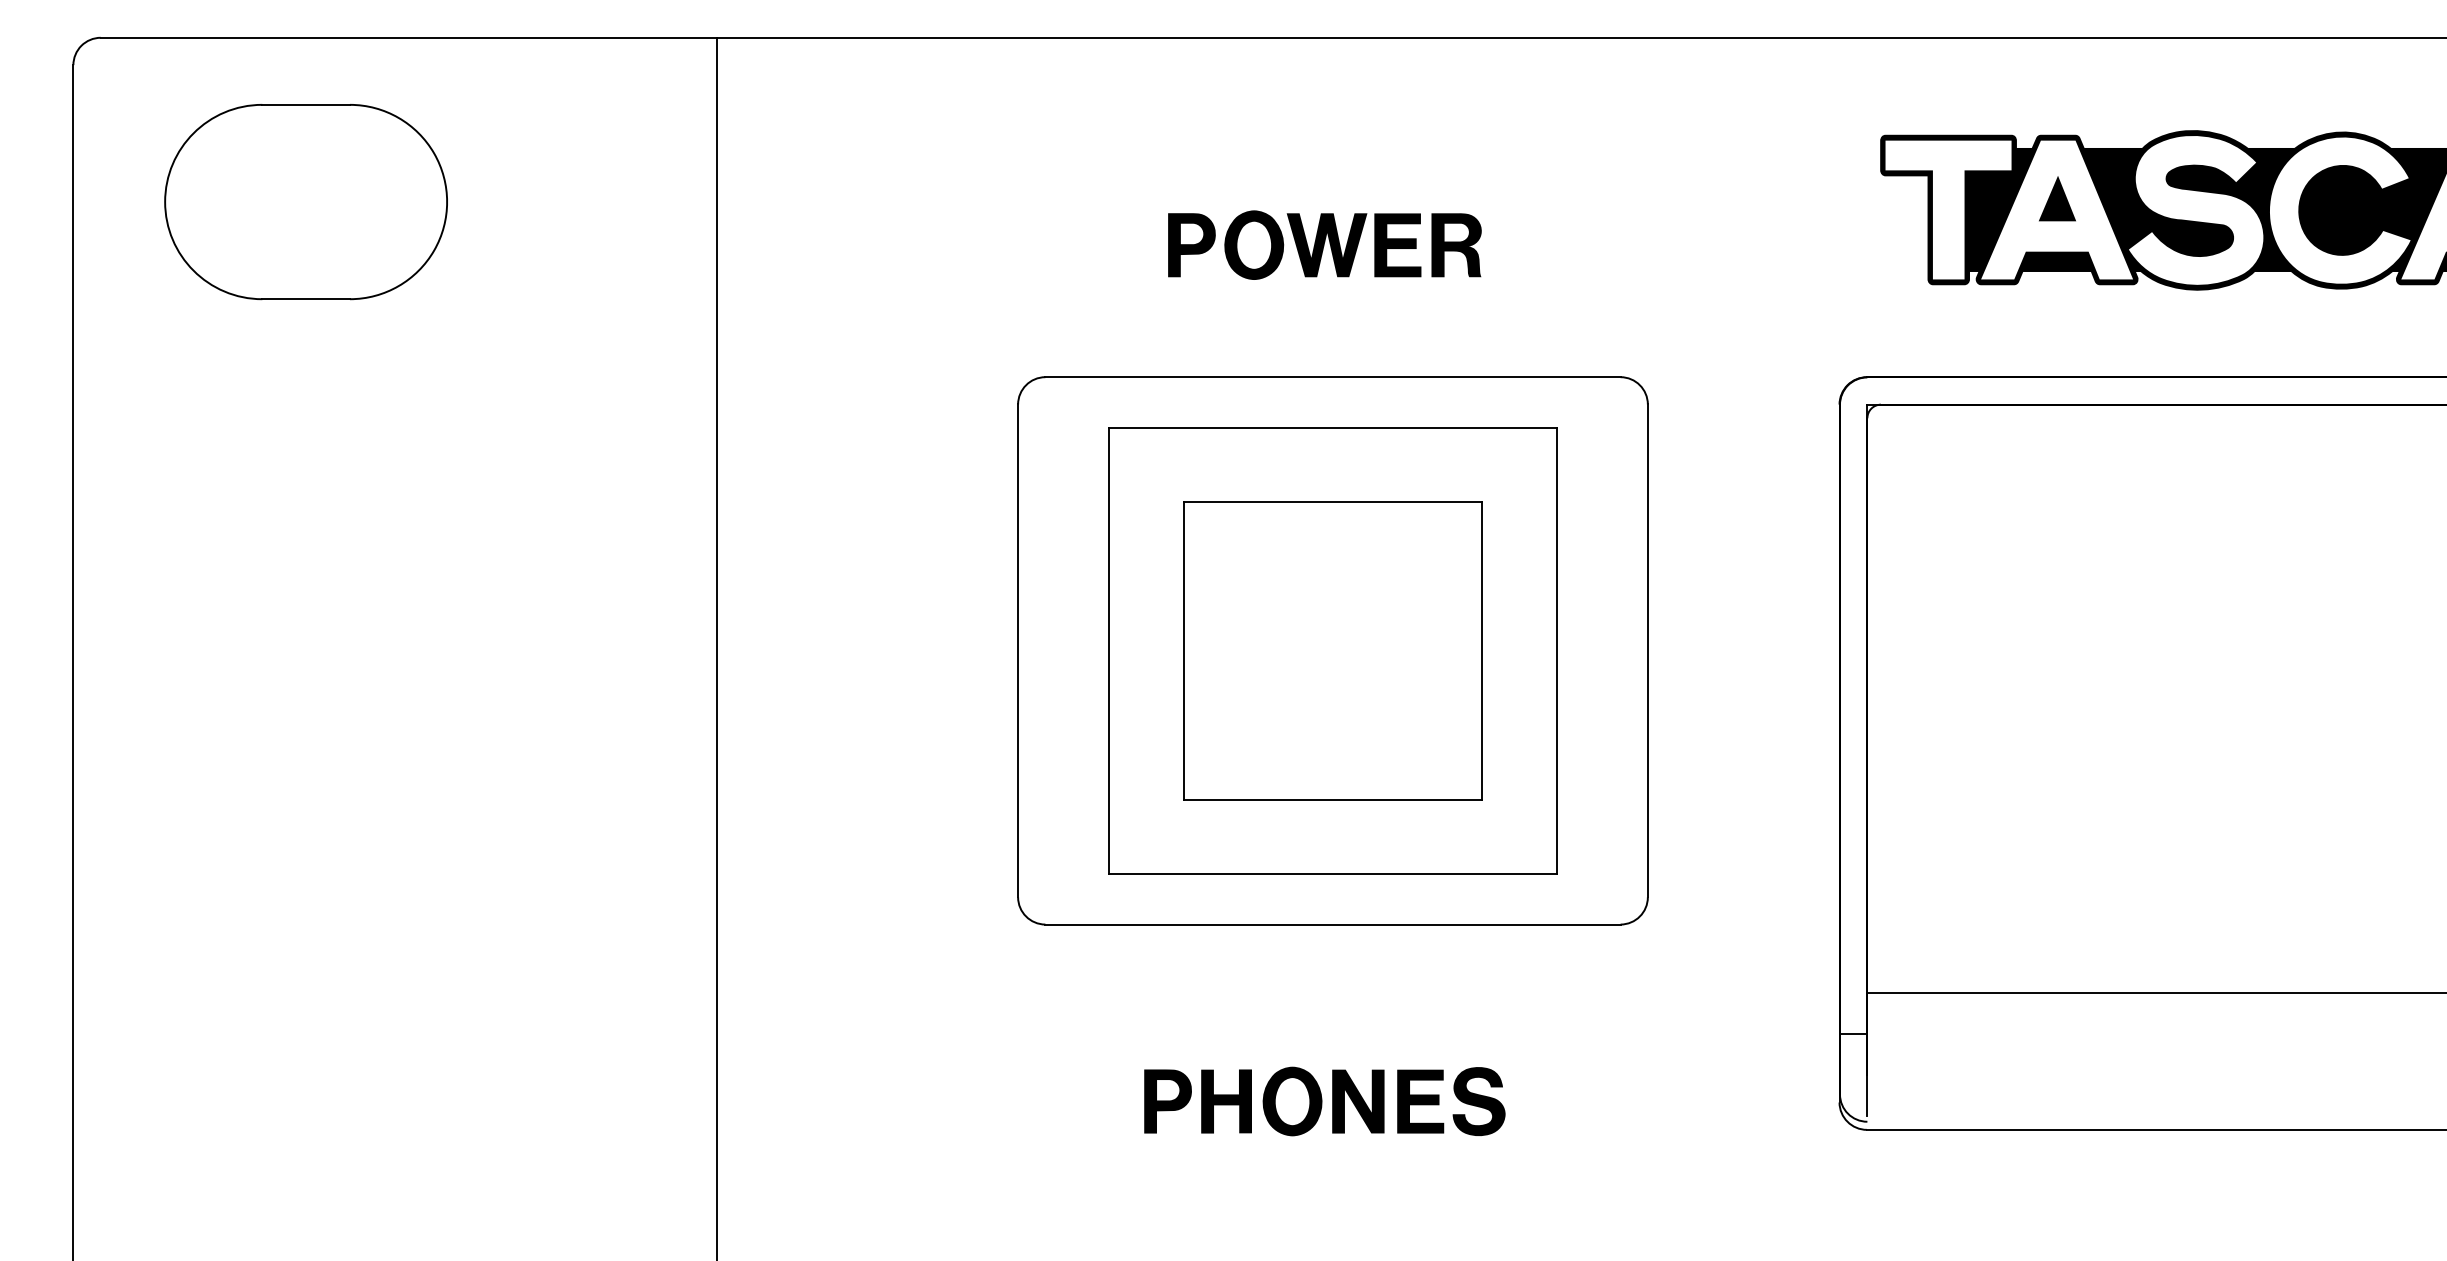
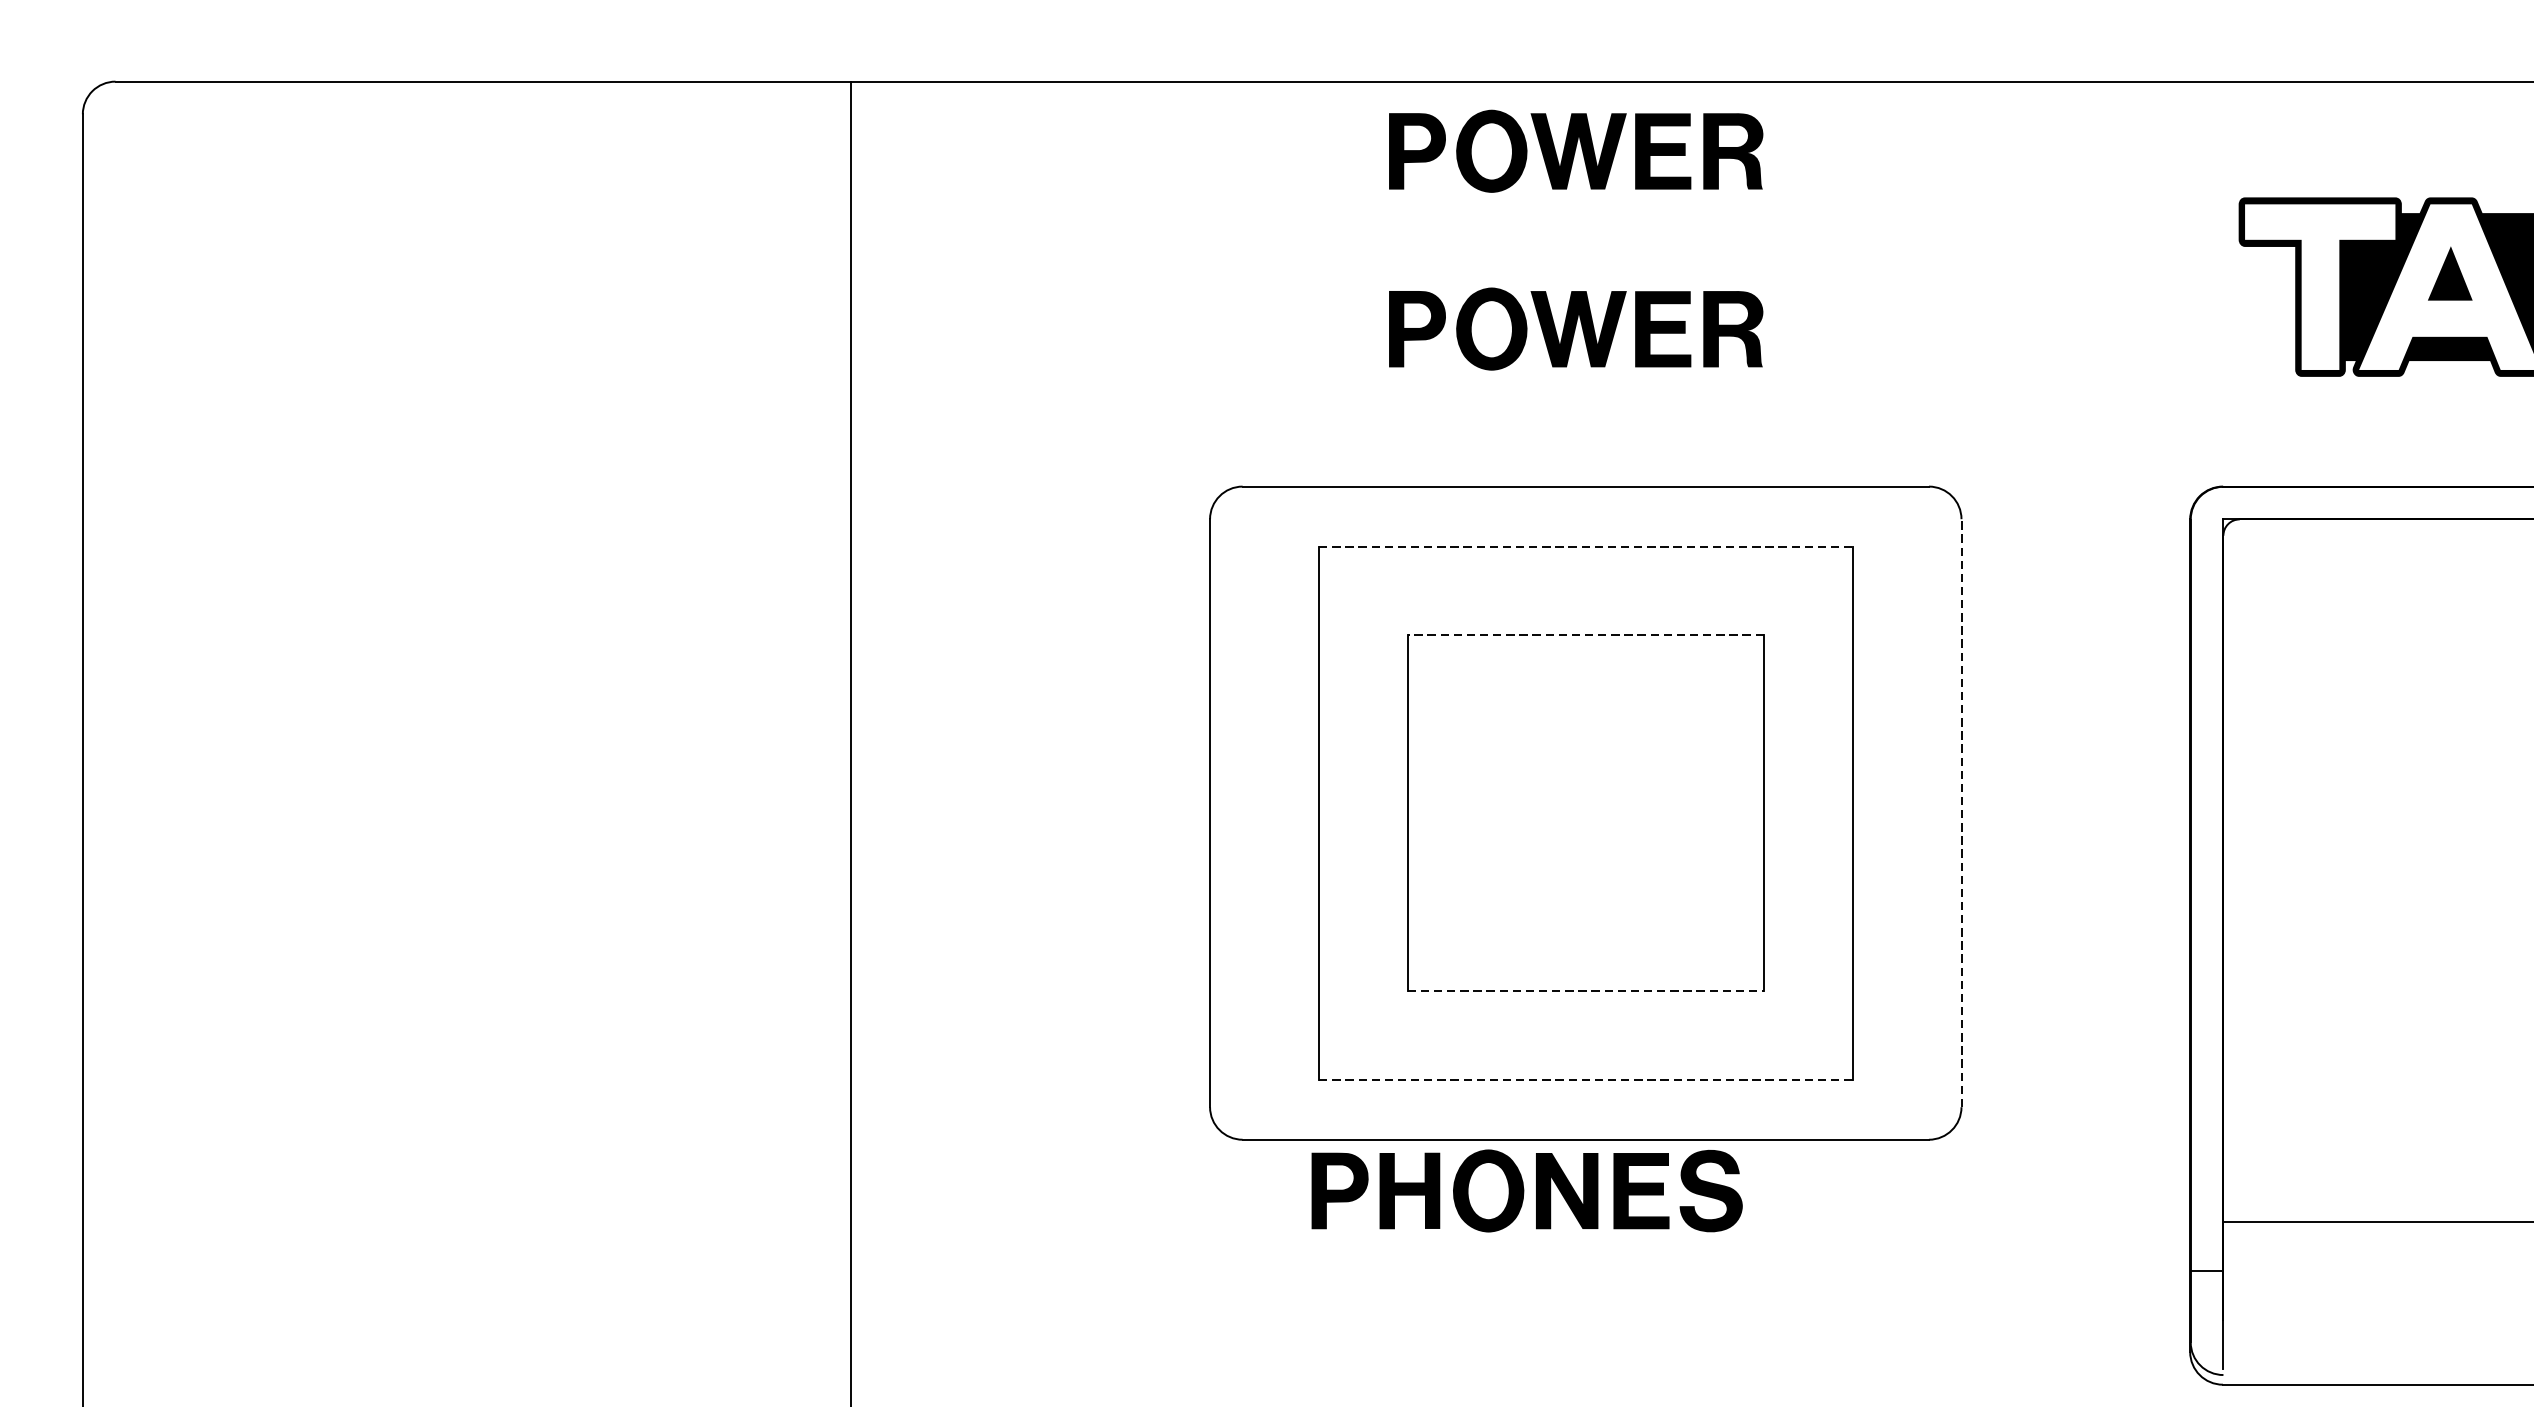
part: (1324, 95) -> (1575, 150), added
part: (305, 202) -> (359, 278), removed
line: (1332, 427) -> (1585, 546), solid -> dashed
line: (1332, 501) -> (1585, 634), solid -> dashed
line: (1647, 650) -> (1961, 812), solid -> dashed
line: (1333, 800) -> (1586, 991), solid -> dashed
line: (1332, 874) -> (1585, 1080), solid -> dashed
part: (1324, 1101) -> (1526, 1190), moved

